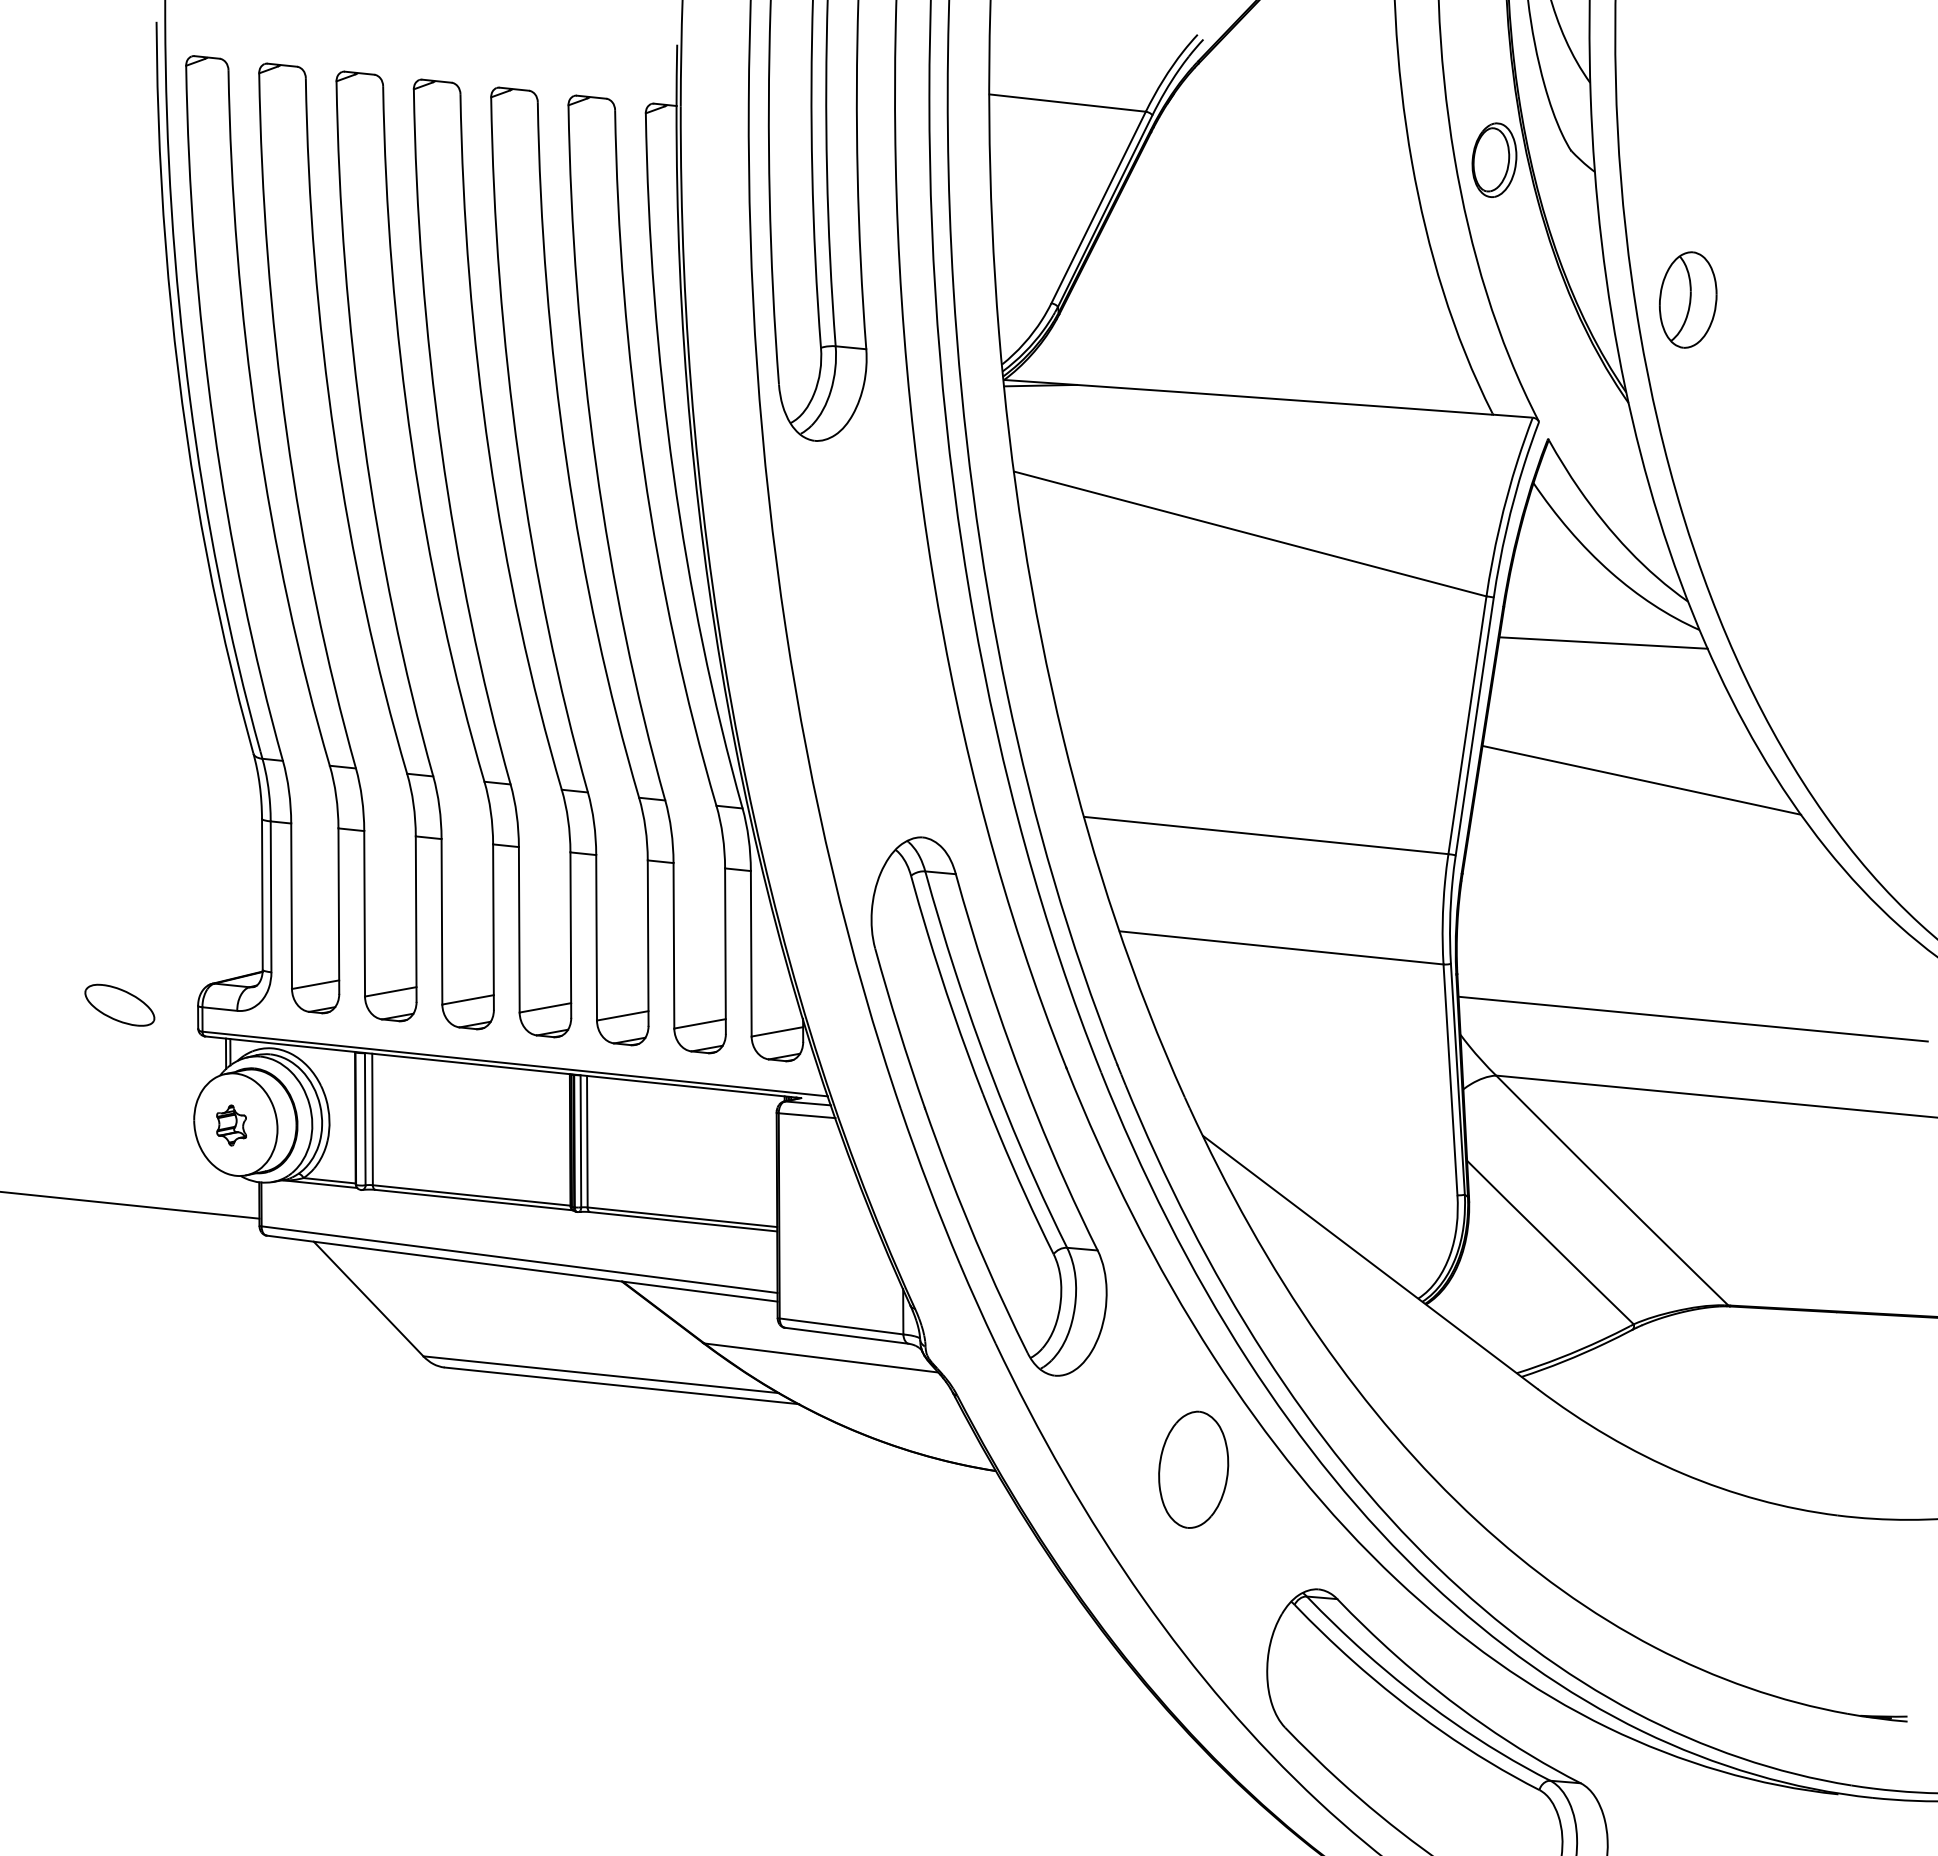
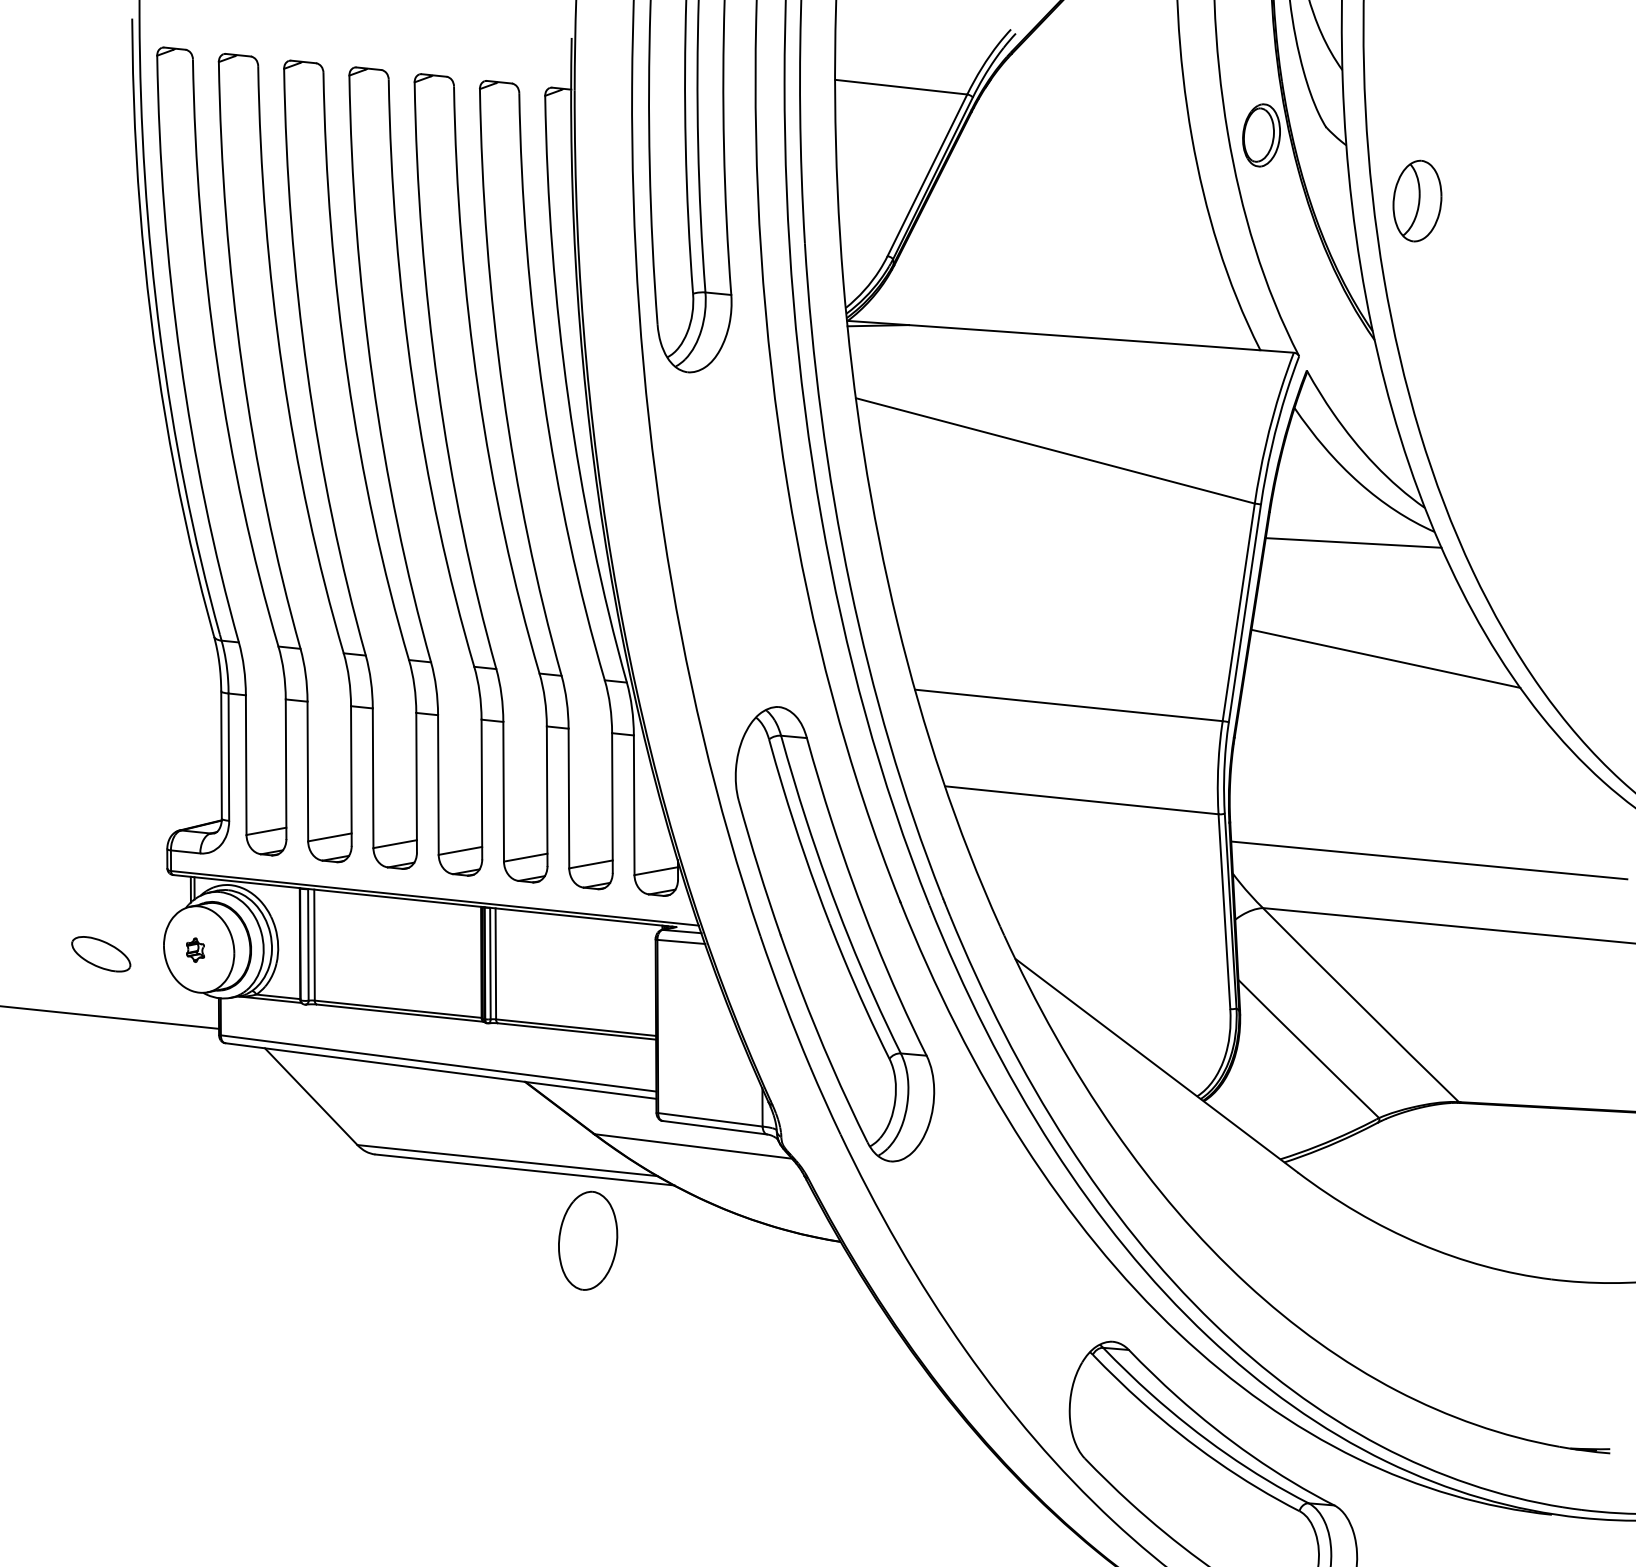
part: (1687, 299) -> (1416, 200), moved
part: (119, 1004) -> (100, 953), moved
part: (231, 1125) -> (195, 950), size x0.7
part: (1193, 1469) -> (587, 1240), moved

